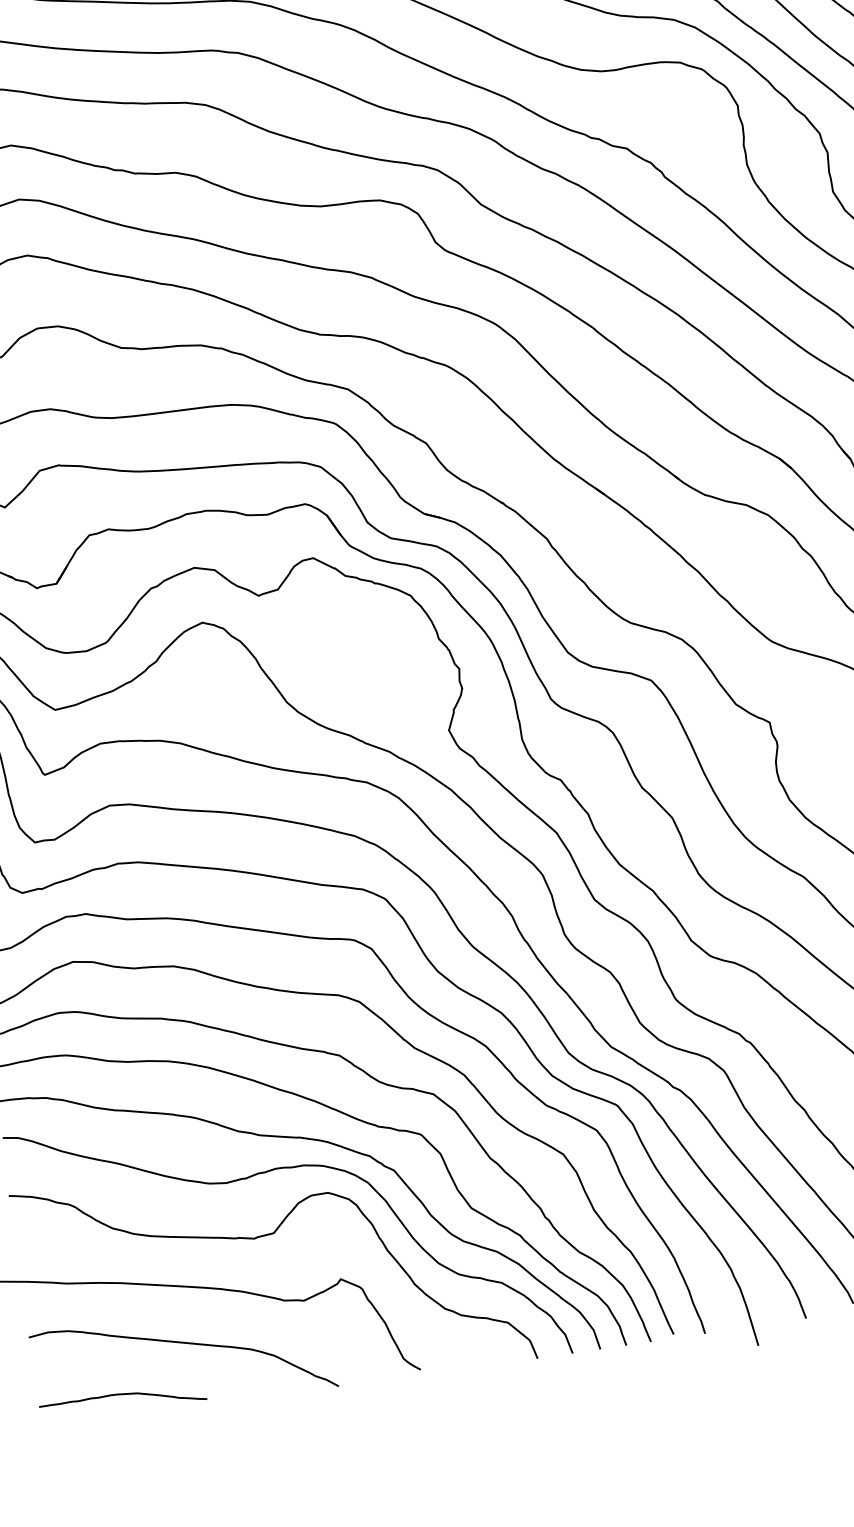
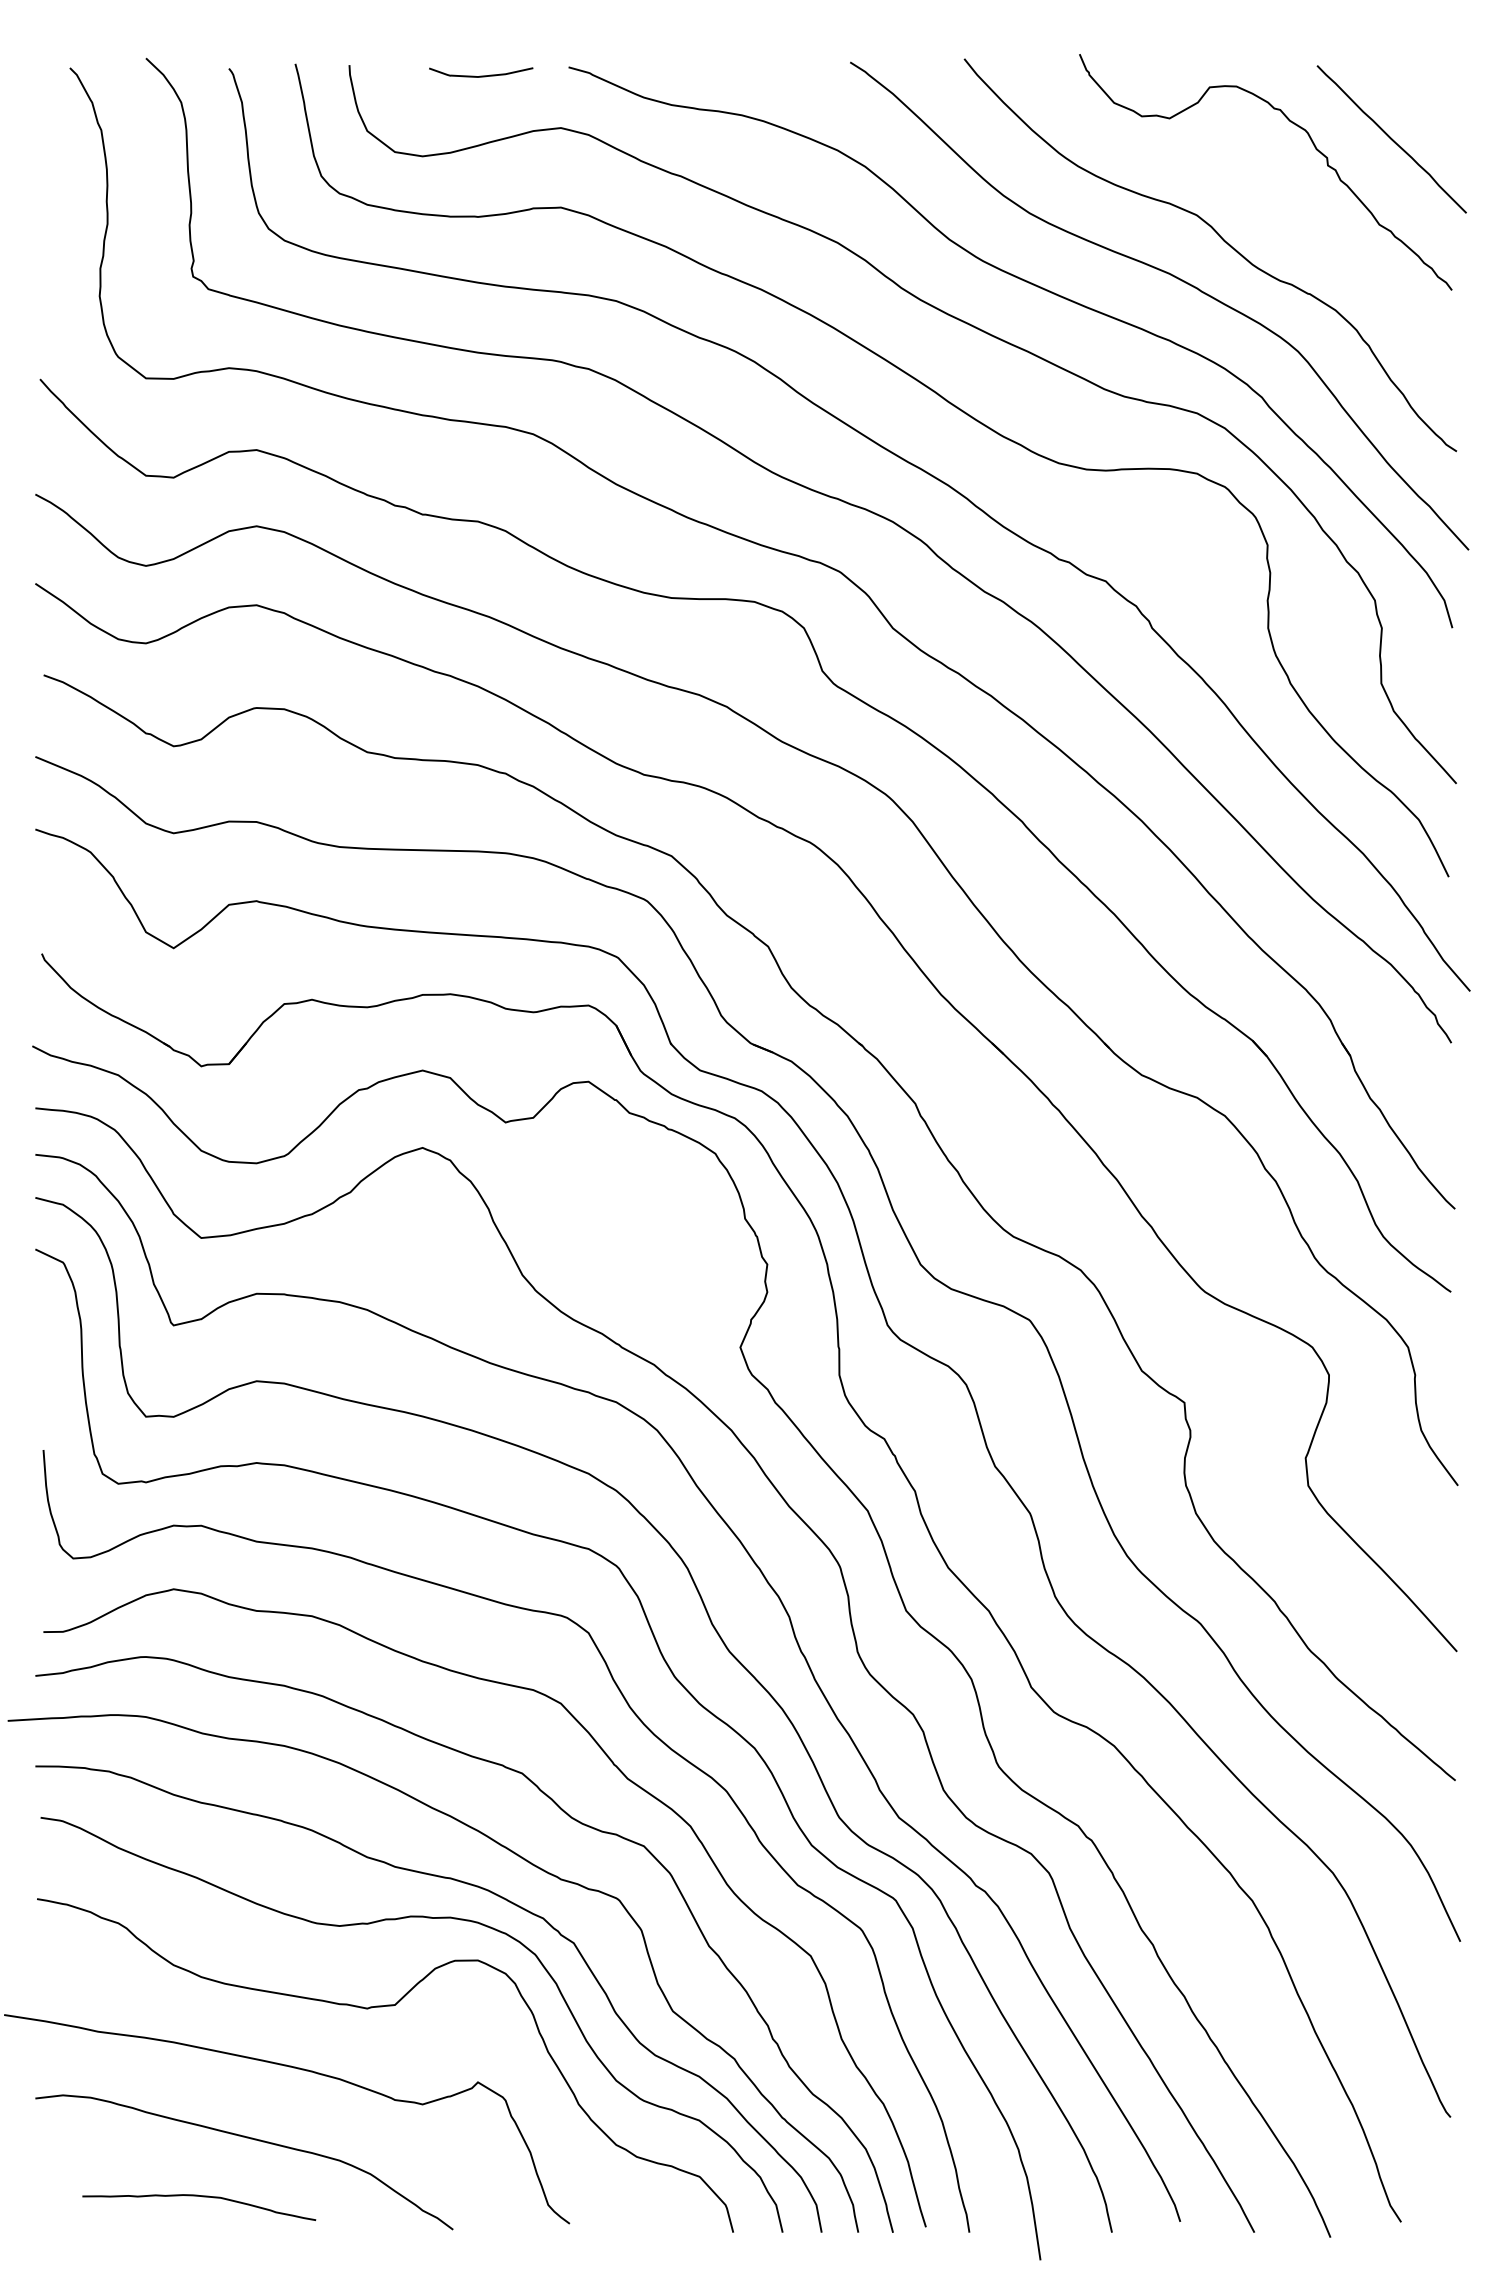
curve: (124, 1395) -> (202, 2197), moved

